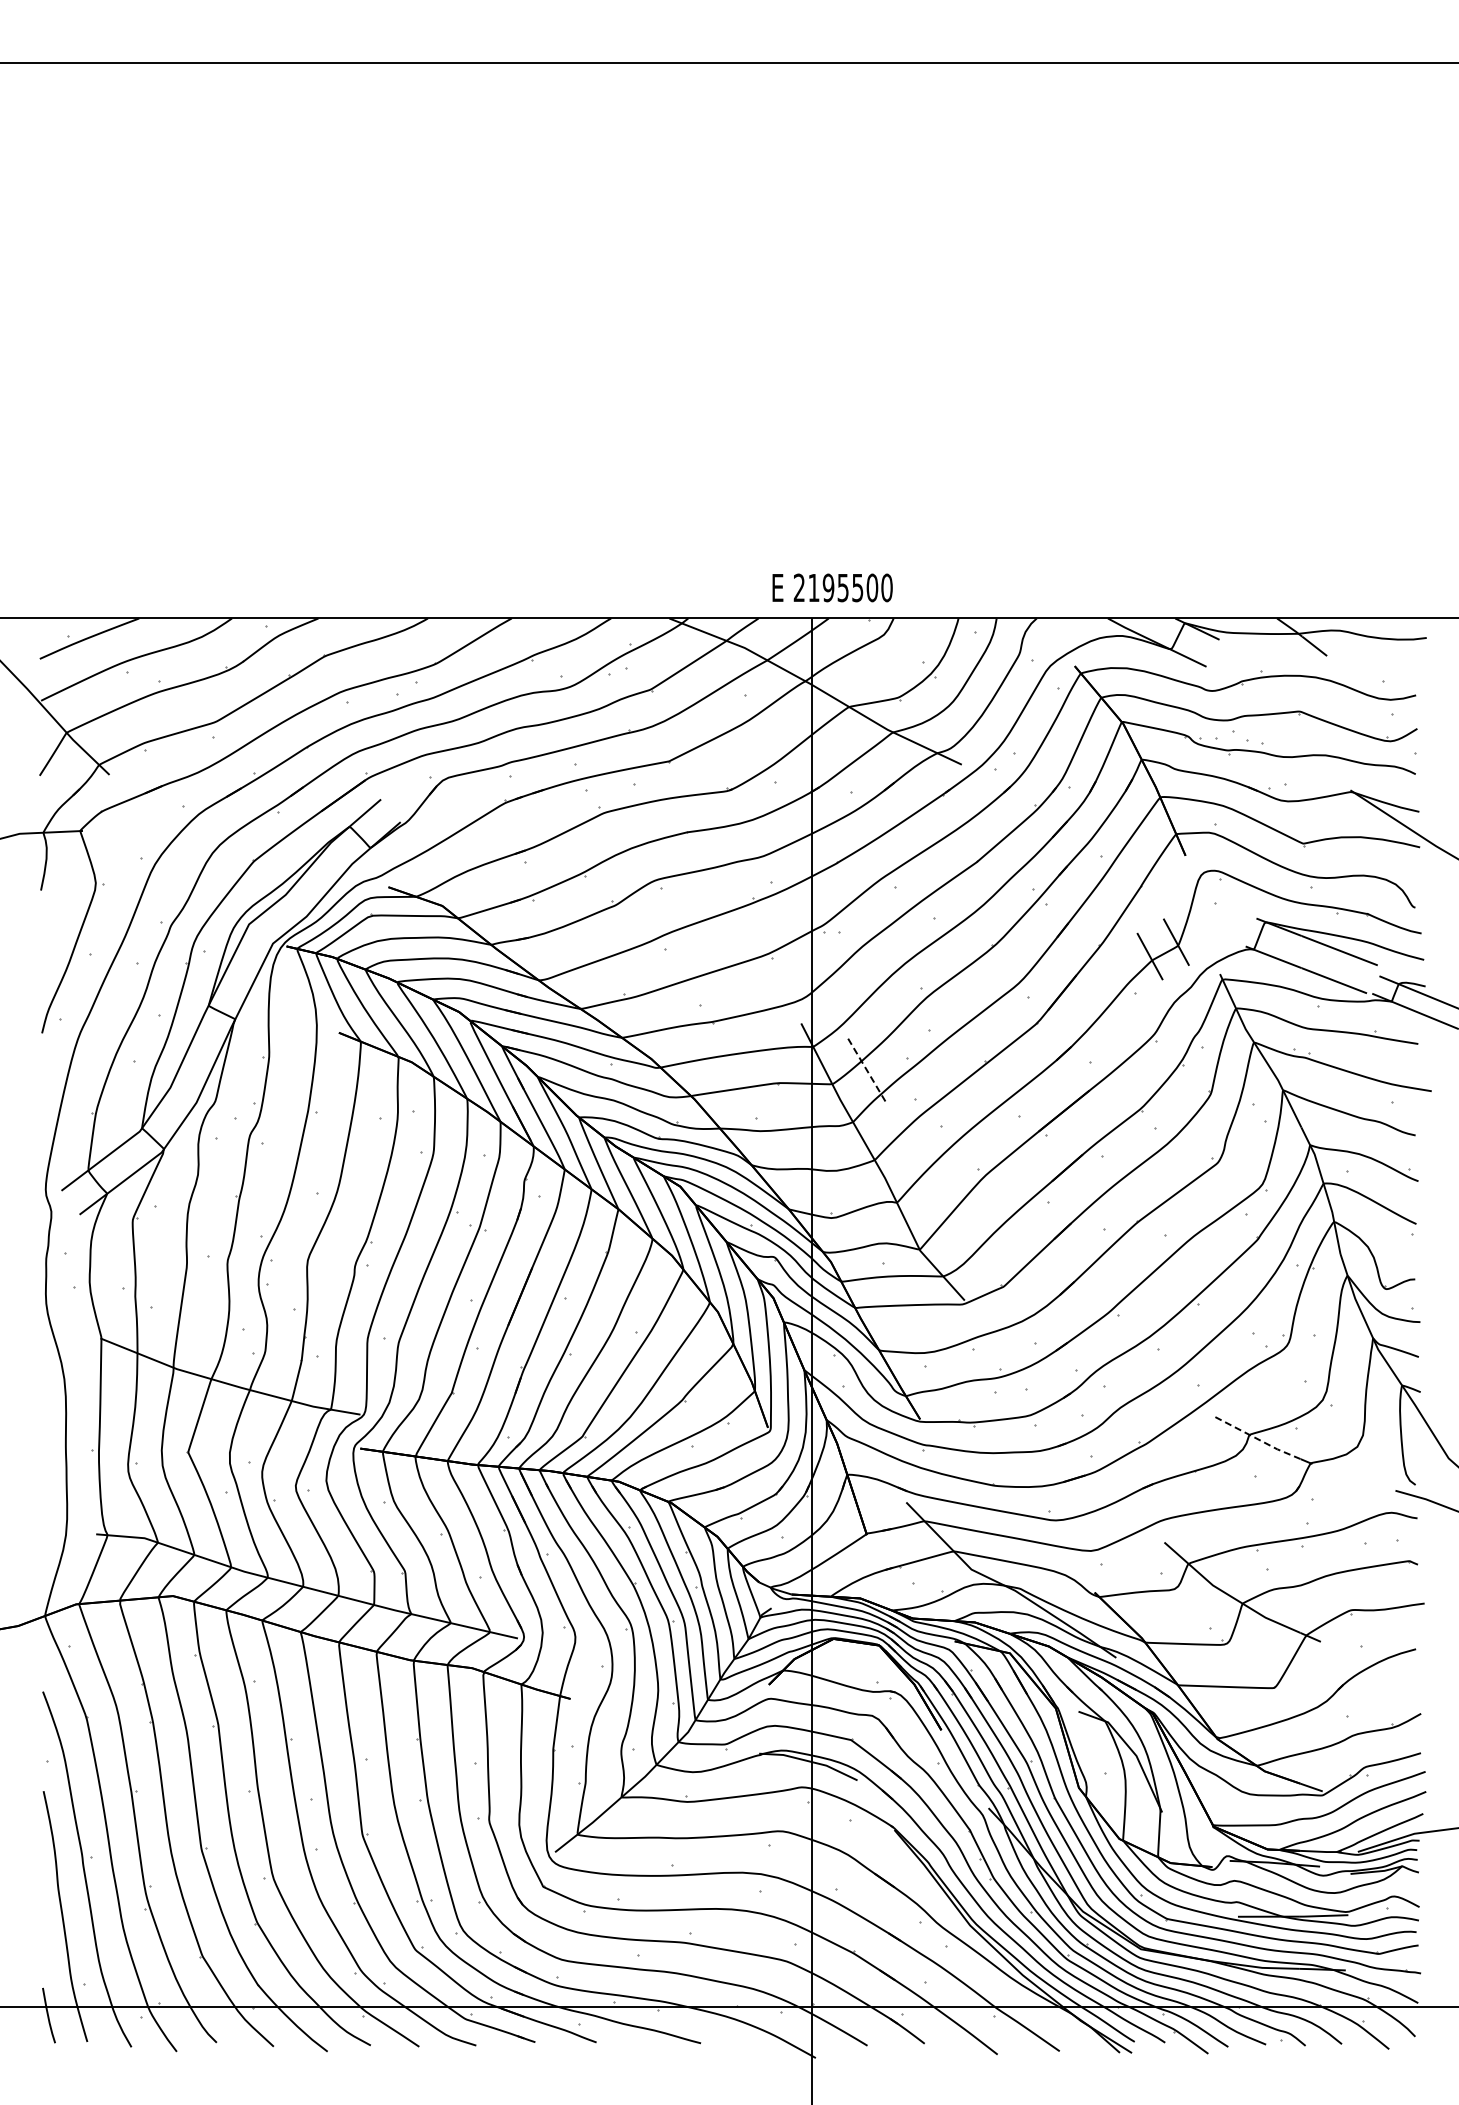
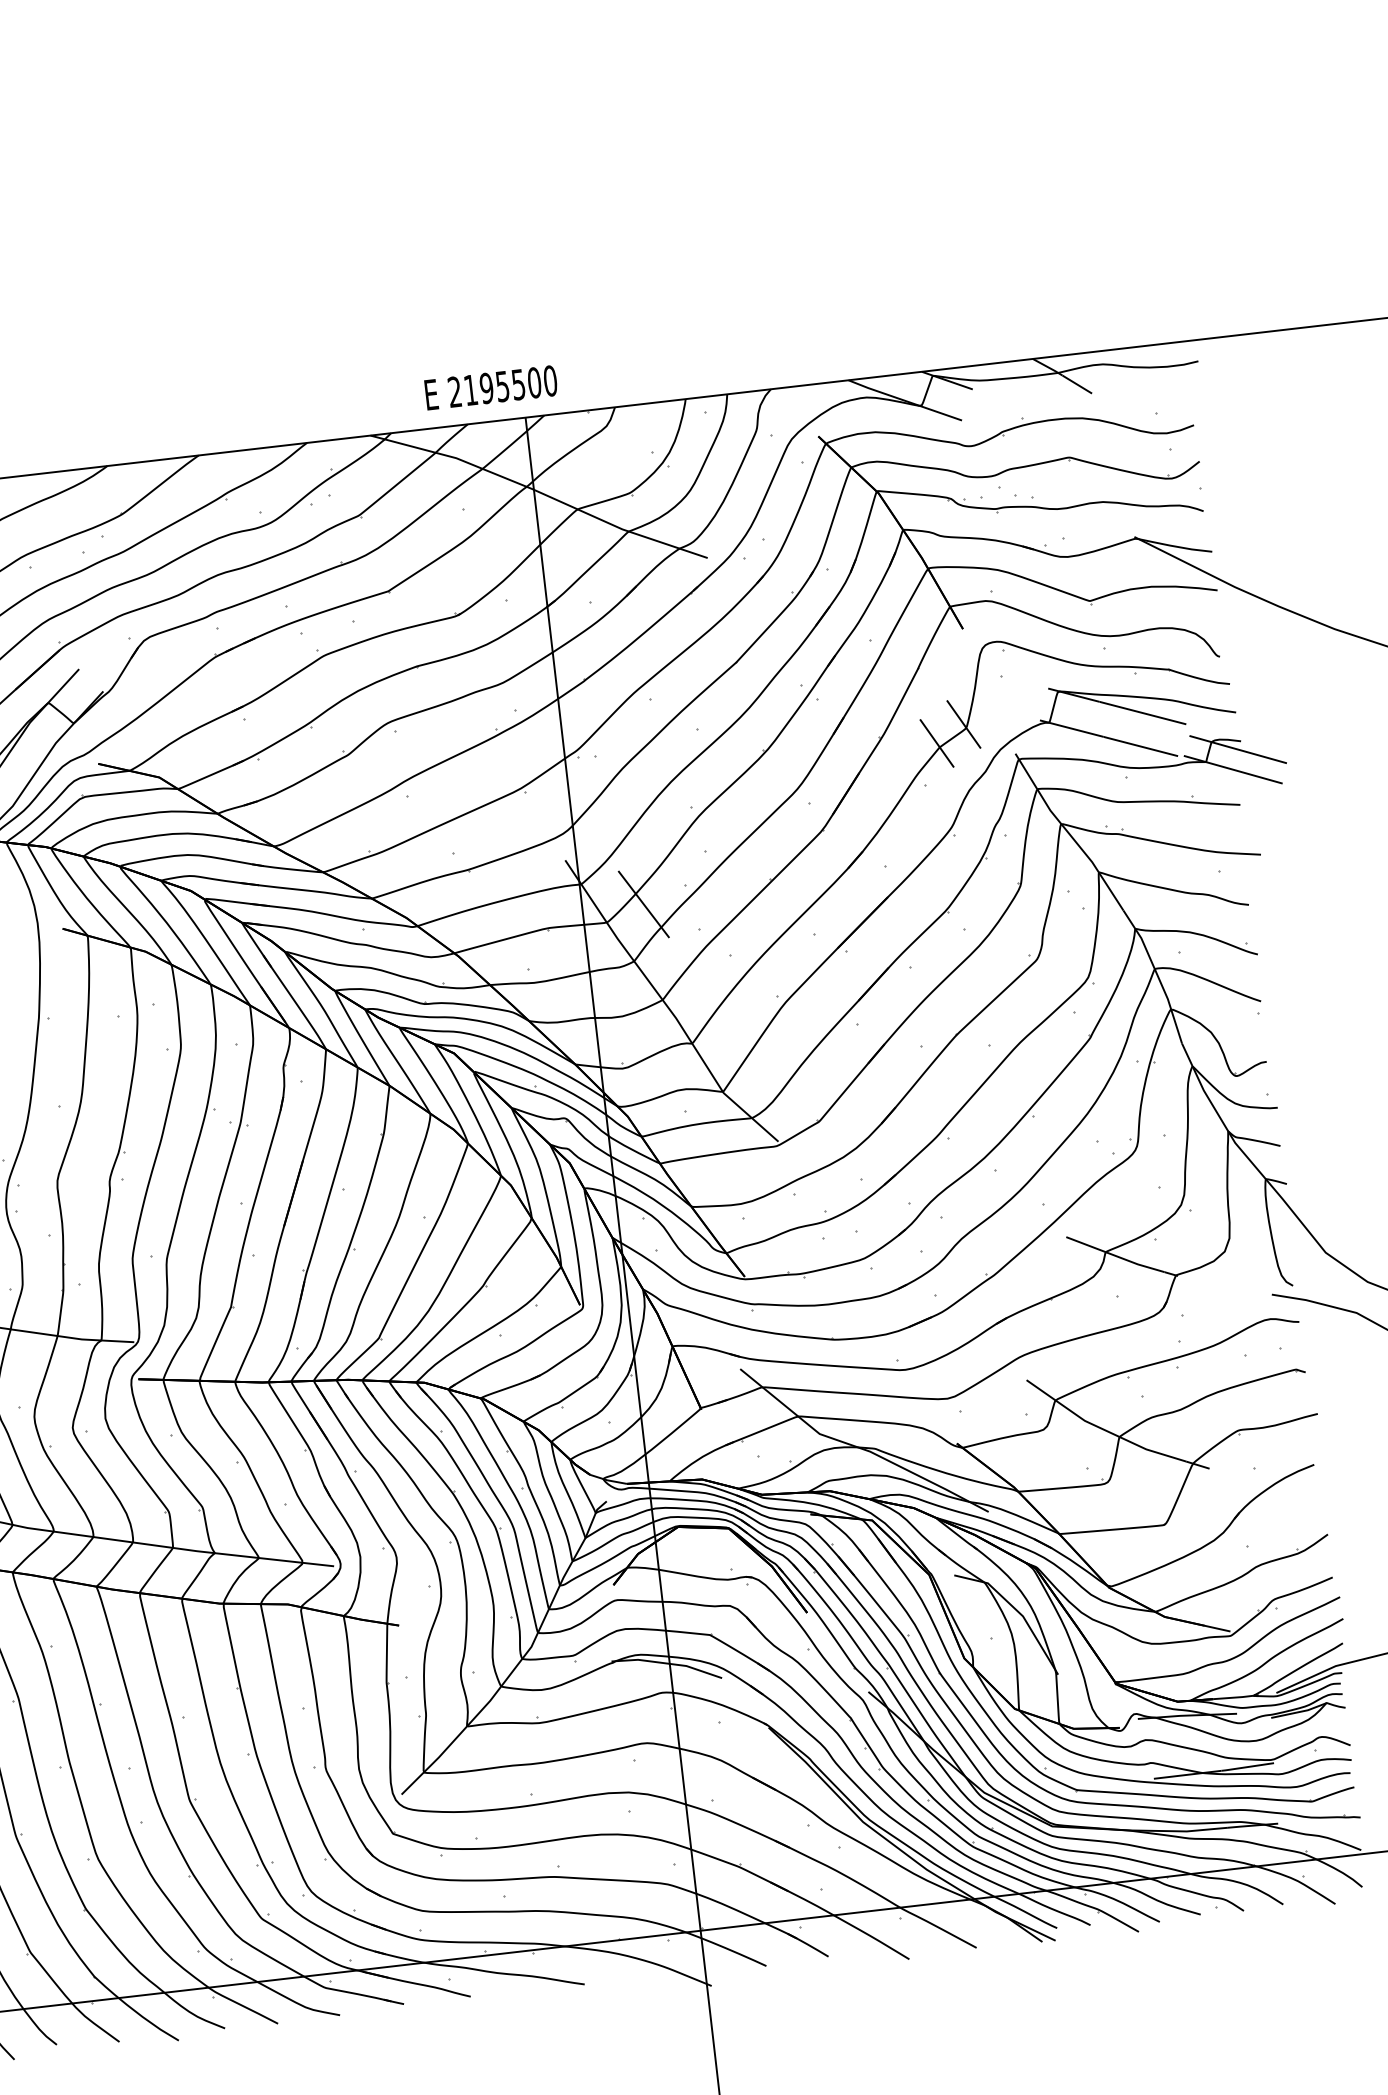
text: (832, 587) -> (490, 387), moved
line: (868, 1072) -> (644, 905), dashed -> solid
line: (1258, 1439) -> (1116, 1256), dashed -> solid

